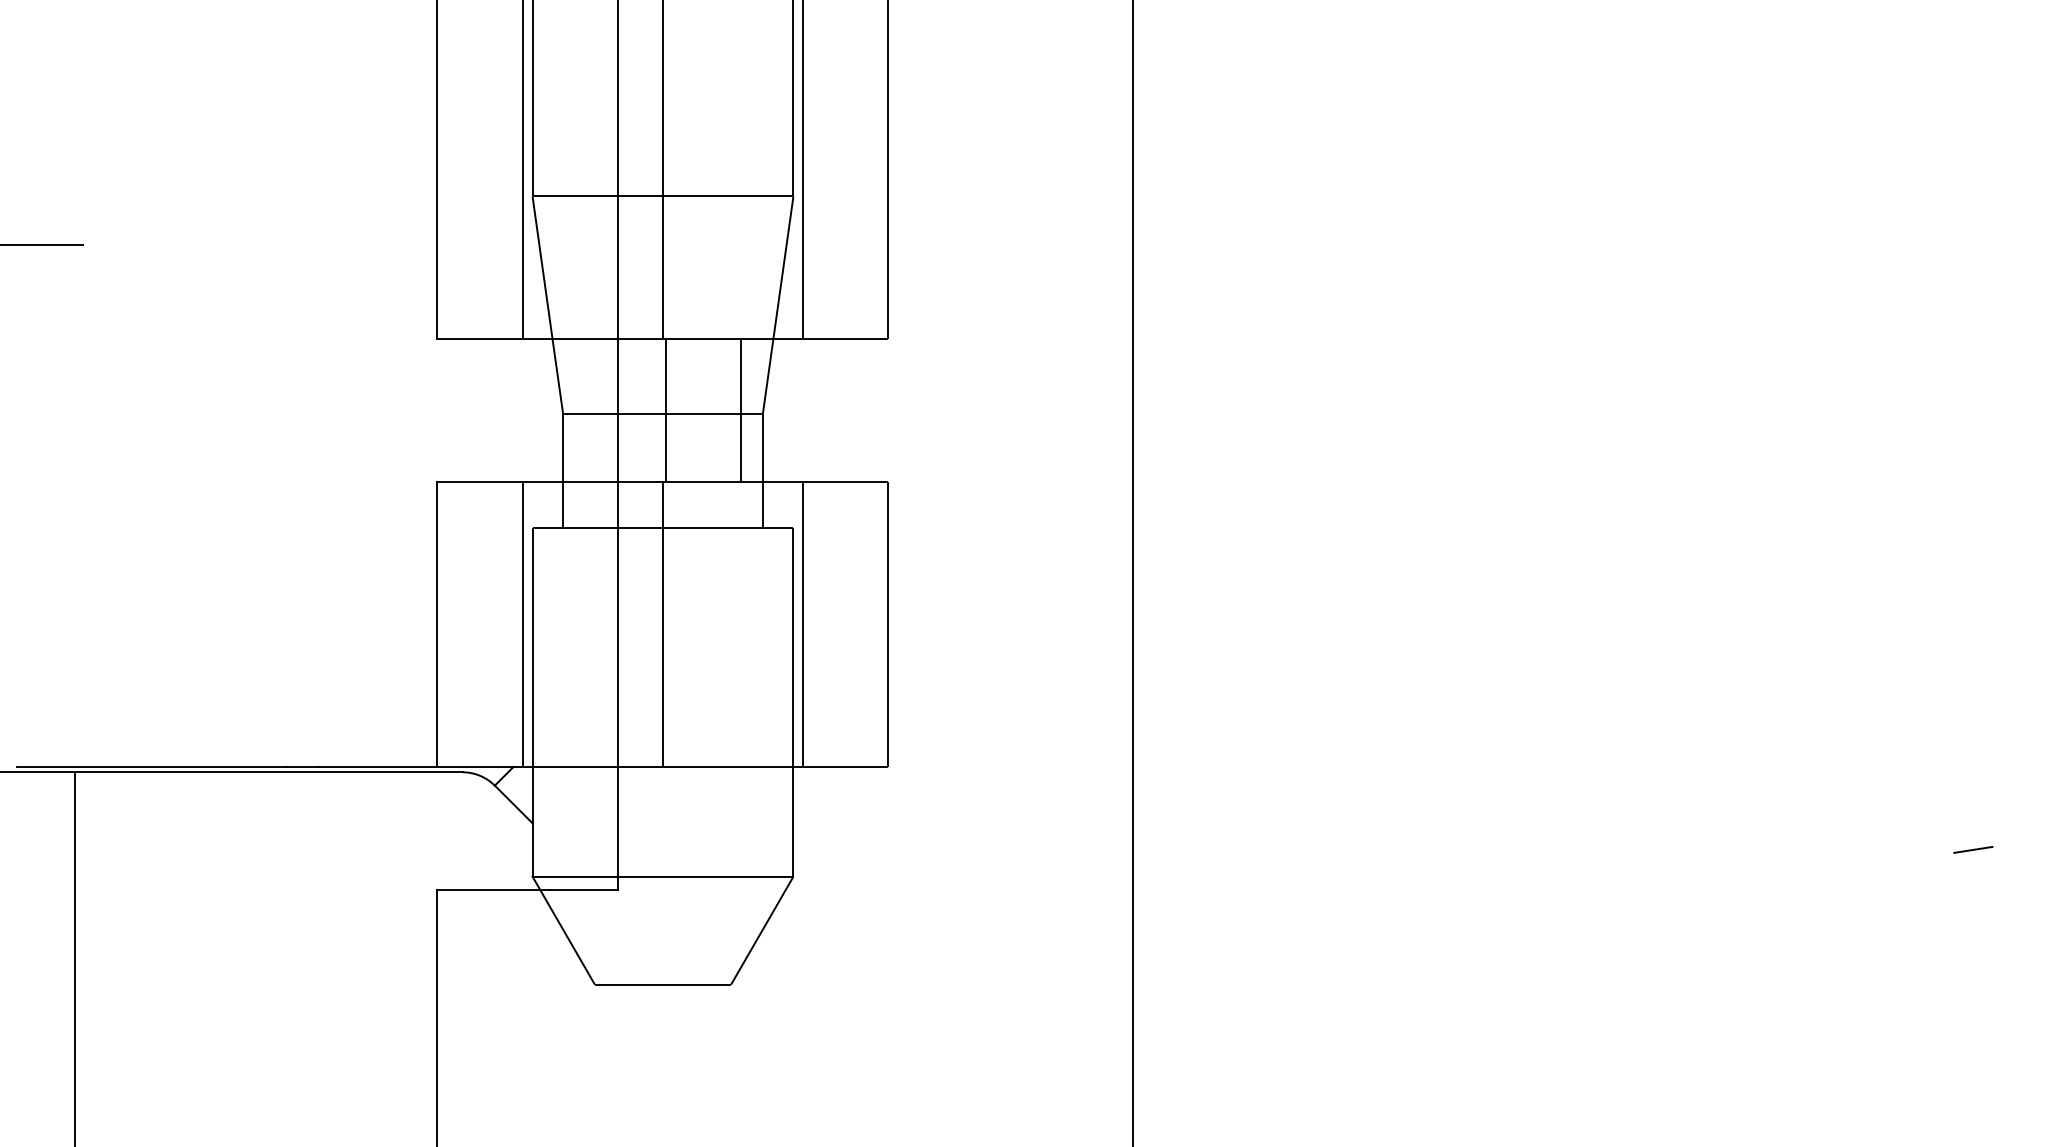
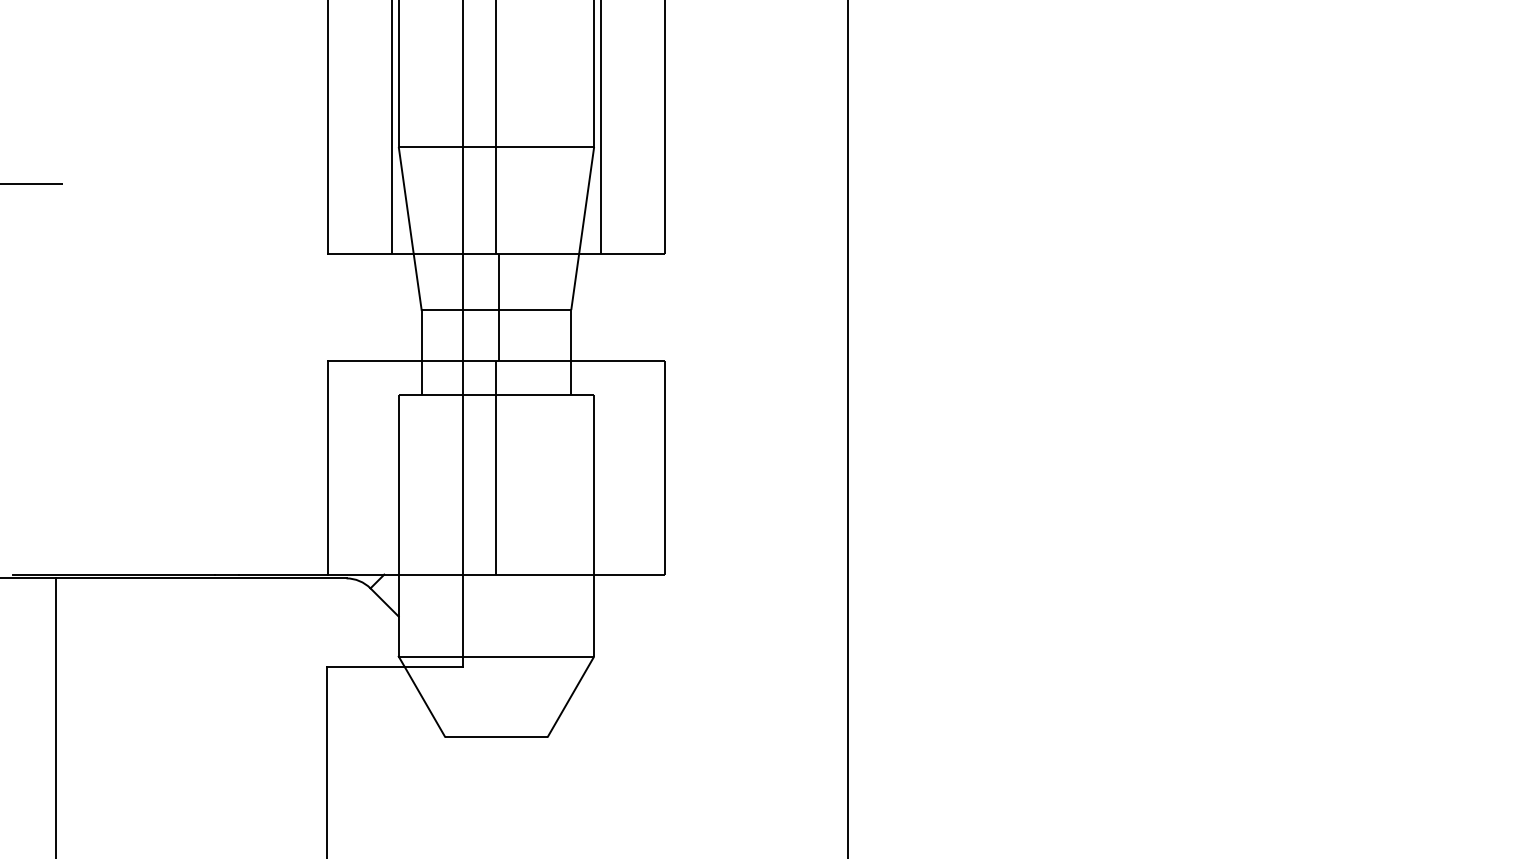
line: (740, 410) -> (554, 307), removed
line: (522, 624) -> (391, 467), removed
line: (803, 624) -> (601, 467), removed
line: (1972, 849) -> (1477, 636), removed

